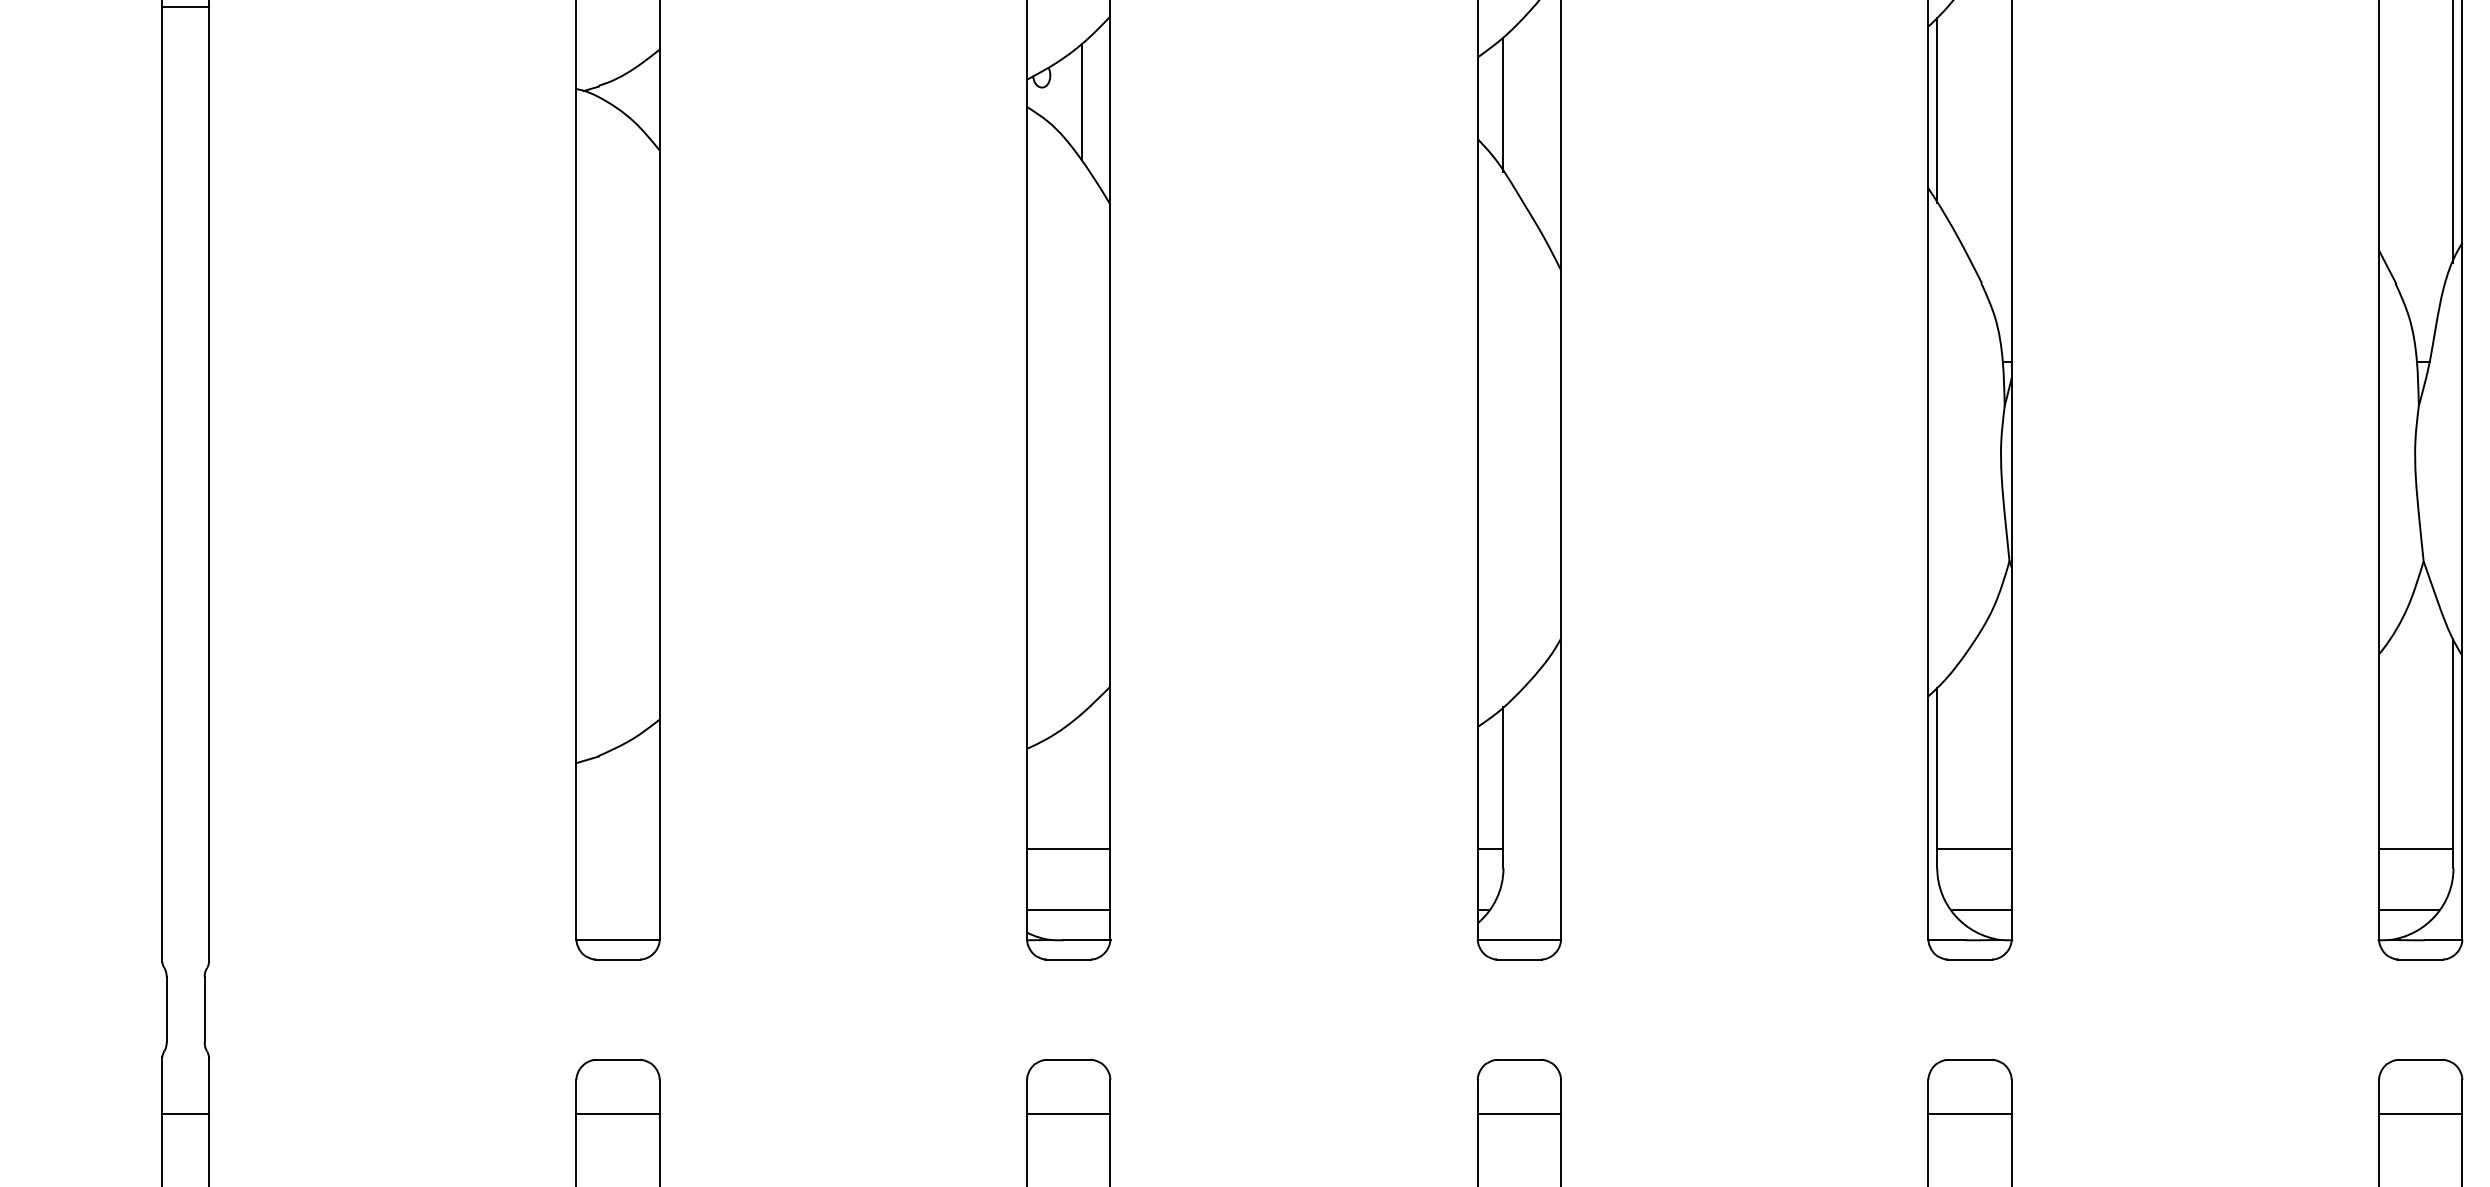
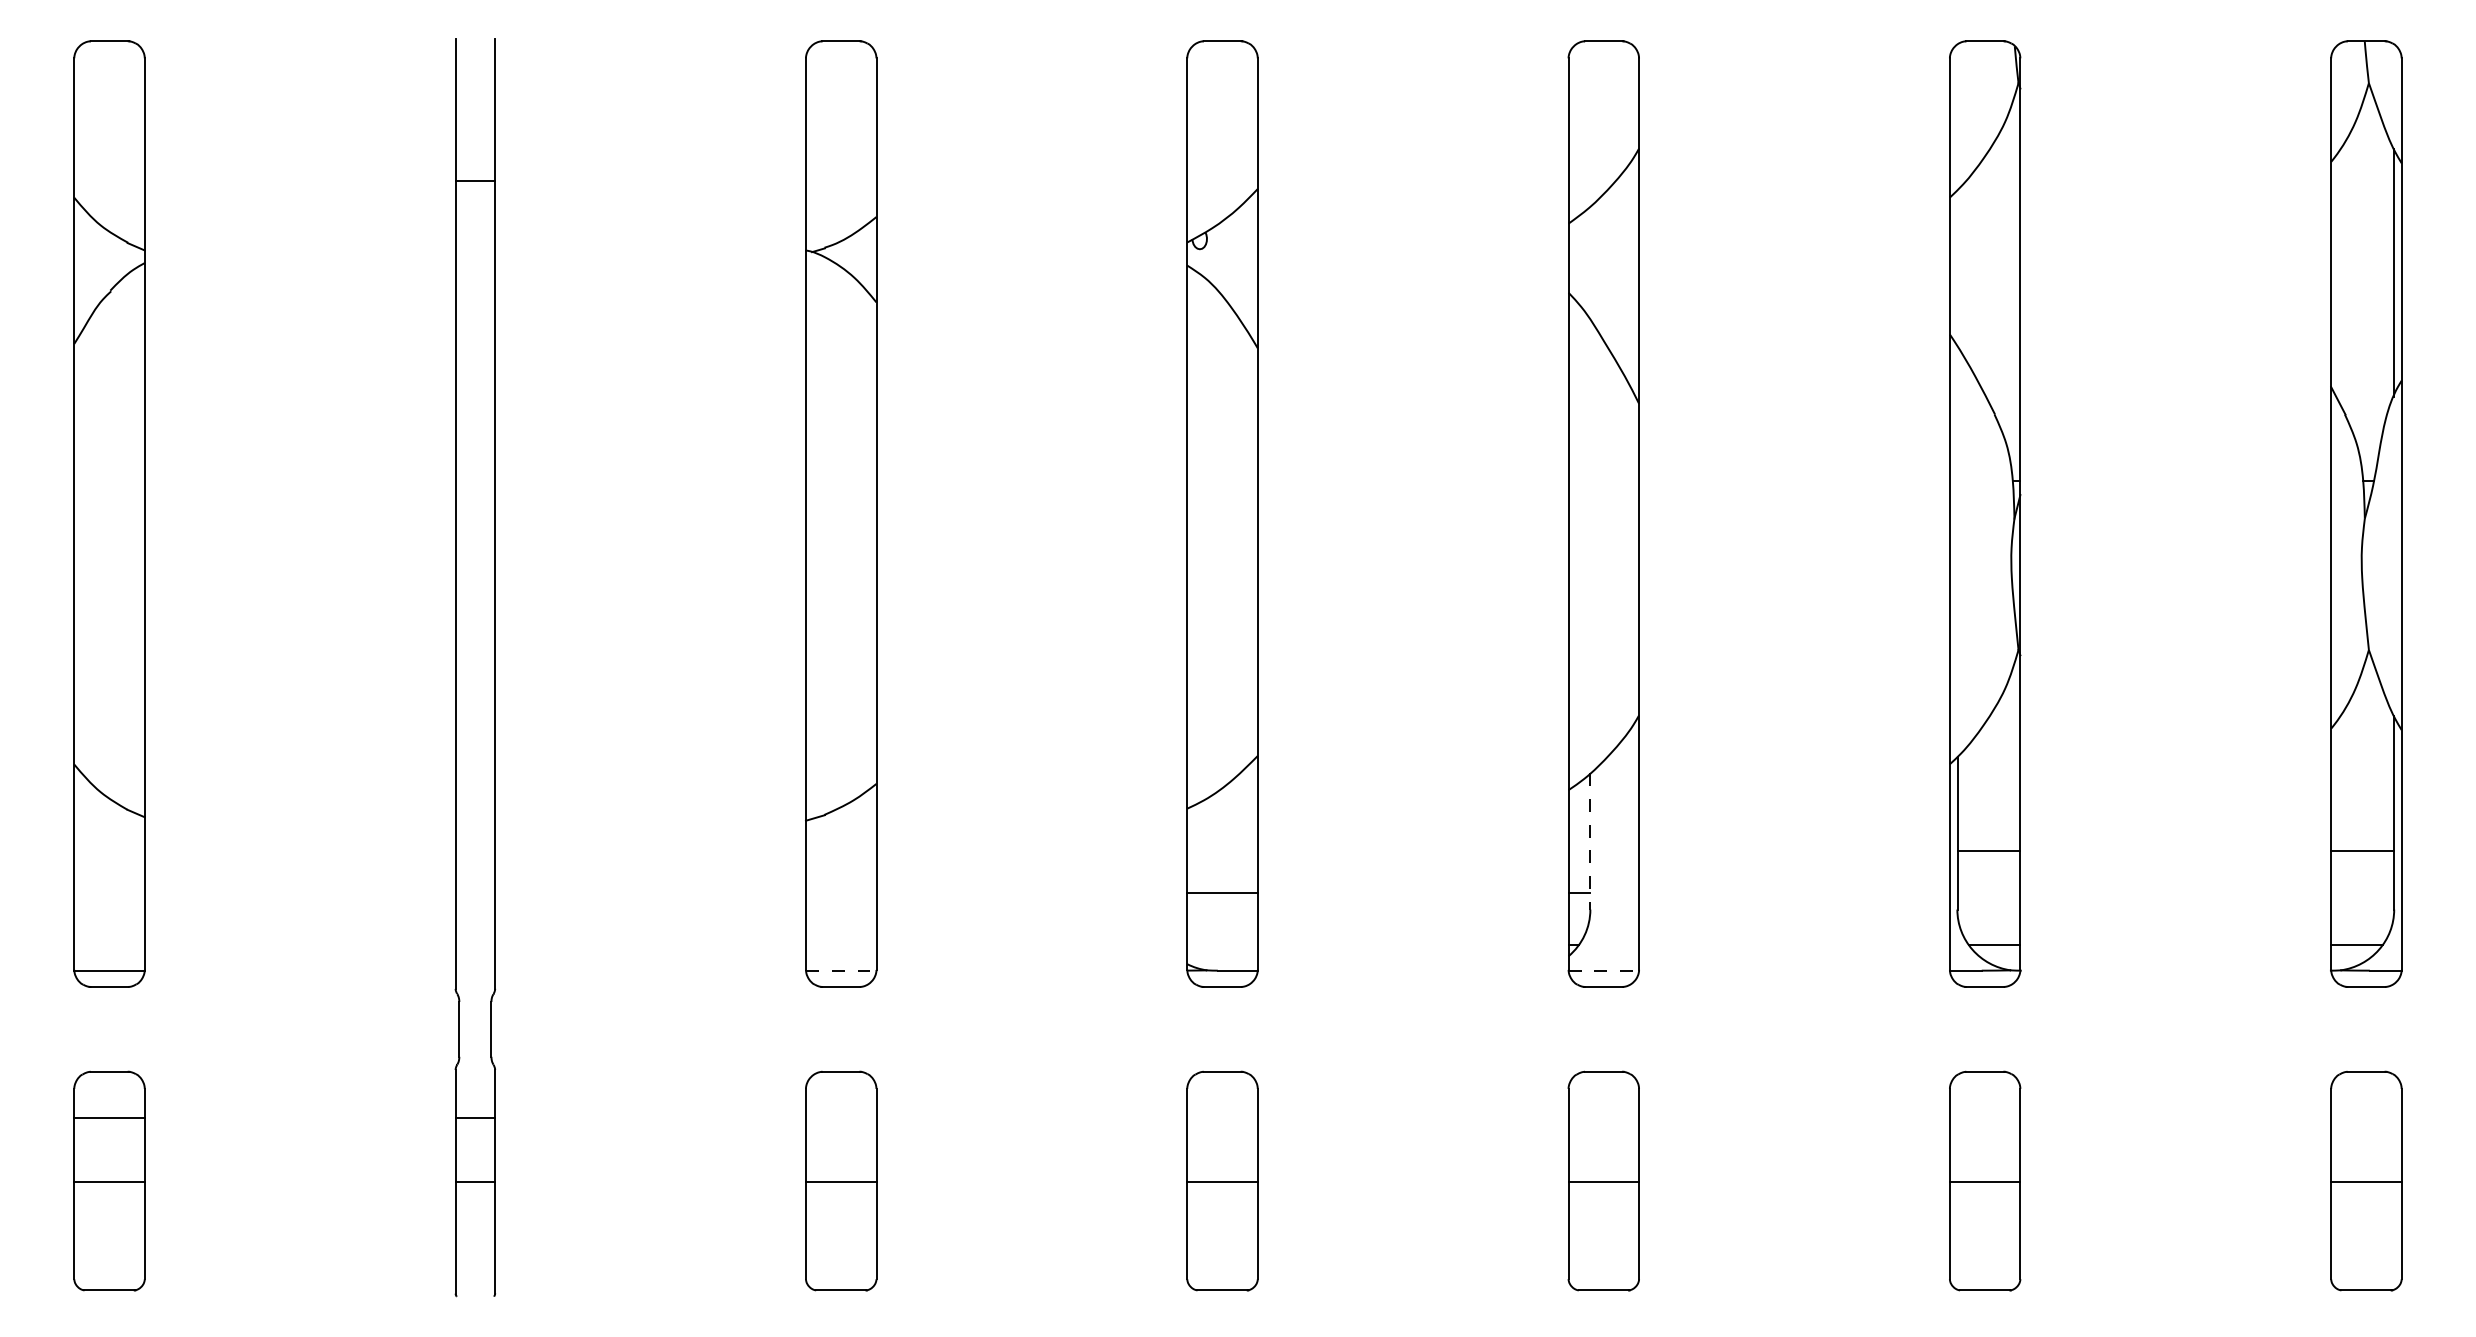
line: (1081, 102) -> (1233, 261), removed
line: (1503, 104) -> (1590, 263), removed
line: (1937, 110) -> (1957, 268), removed
line: (1503, 787) -> (1590, 841), solid -> dashed
line: (1974, 849) -> (1988, 851), moved
line: (2416, 849) -> (2362, 851), moved
line: (1068, 909) -> (1222, 944), removed
line: (618, 940) -> (841, 970), solid -> dashed
line: (1520, 940) -> (1604, 970), solid -> dashed
line: (617, 1115) -> (840, 1118), removed
line: (1068, 1115) -> (1222, 1118), removed
line: (1519, 1115) -> (1603, 1118), removed
line: (1969, 1115) -> (1984, 1118), removed
line: (2420, 1115) -> (2366, 1118), removed

